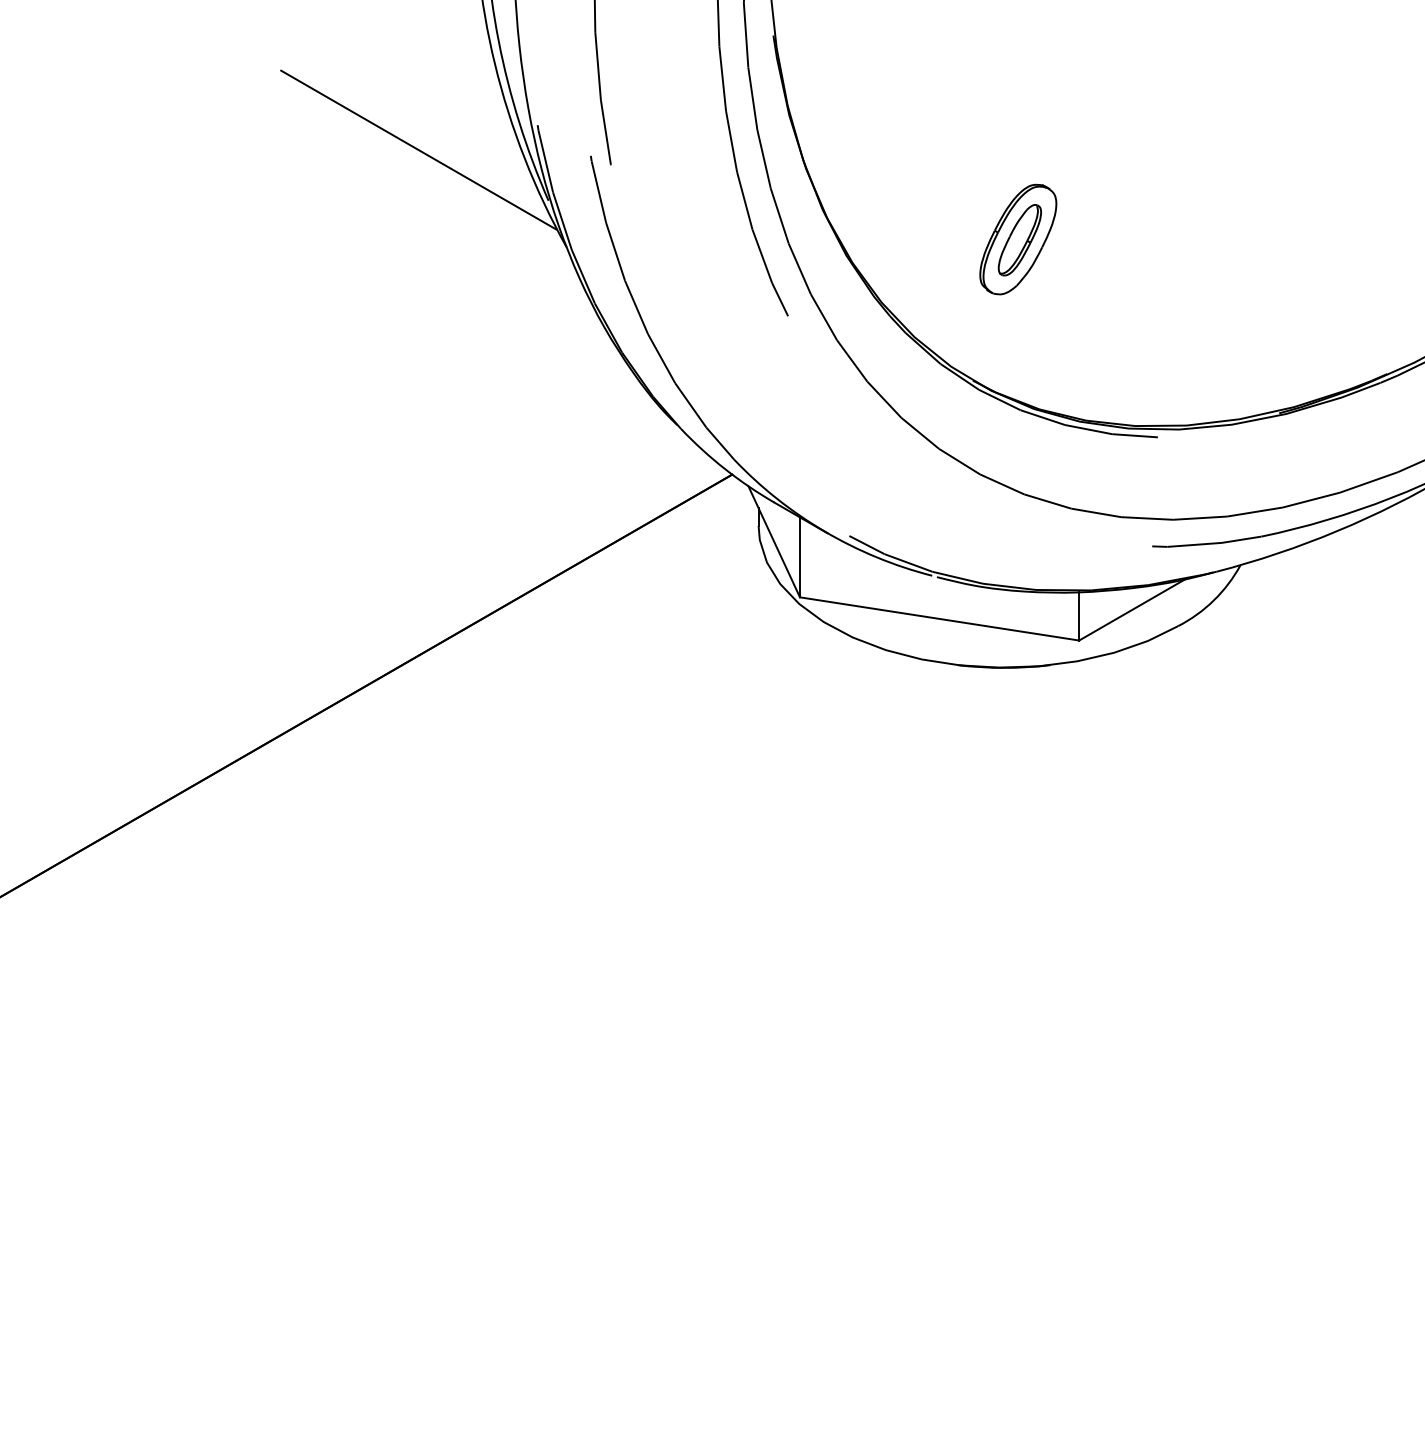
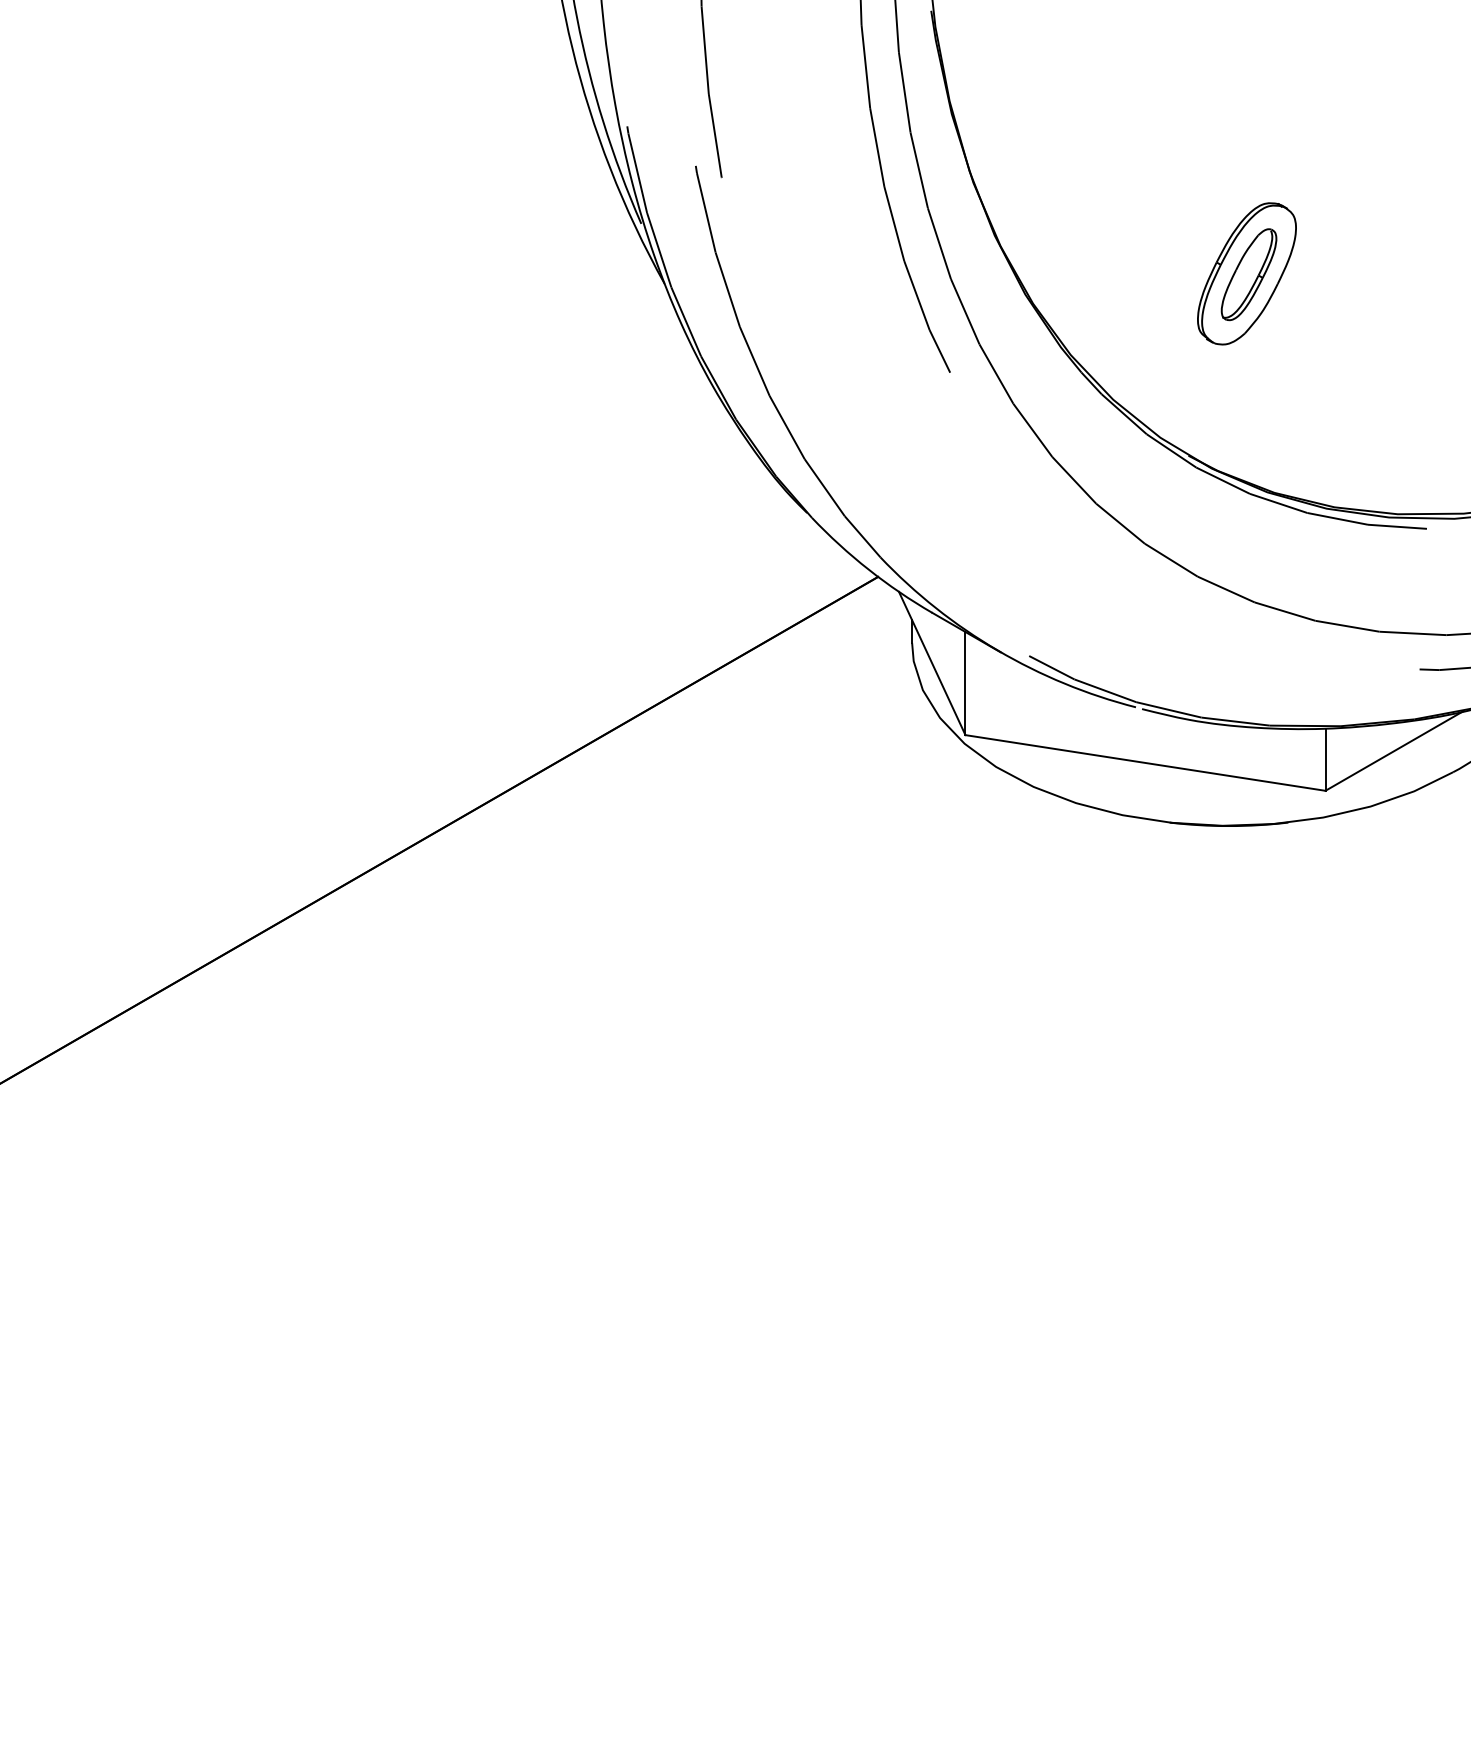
line: (418, 149) -> (473, 157), removed

